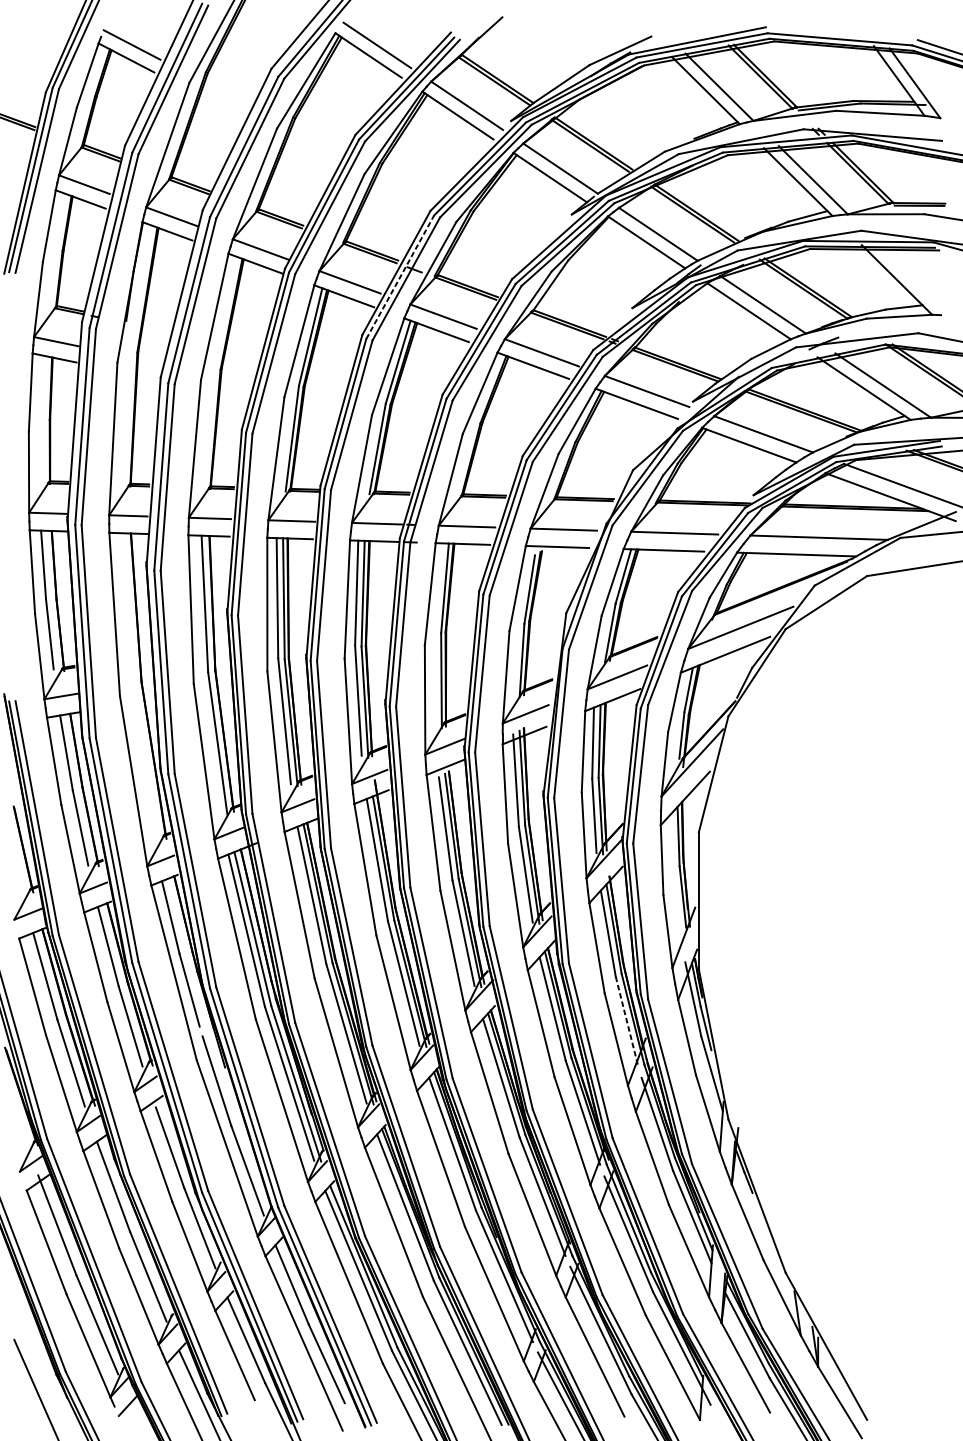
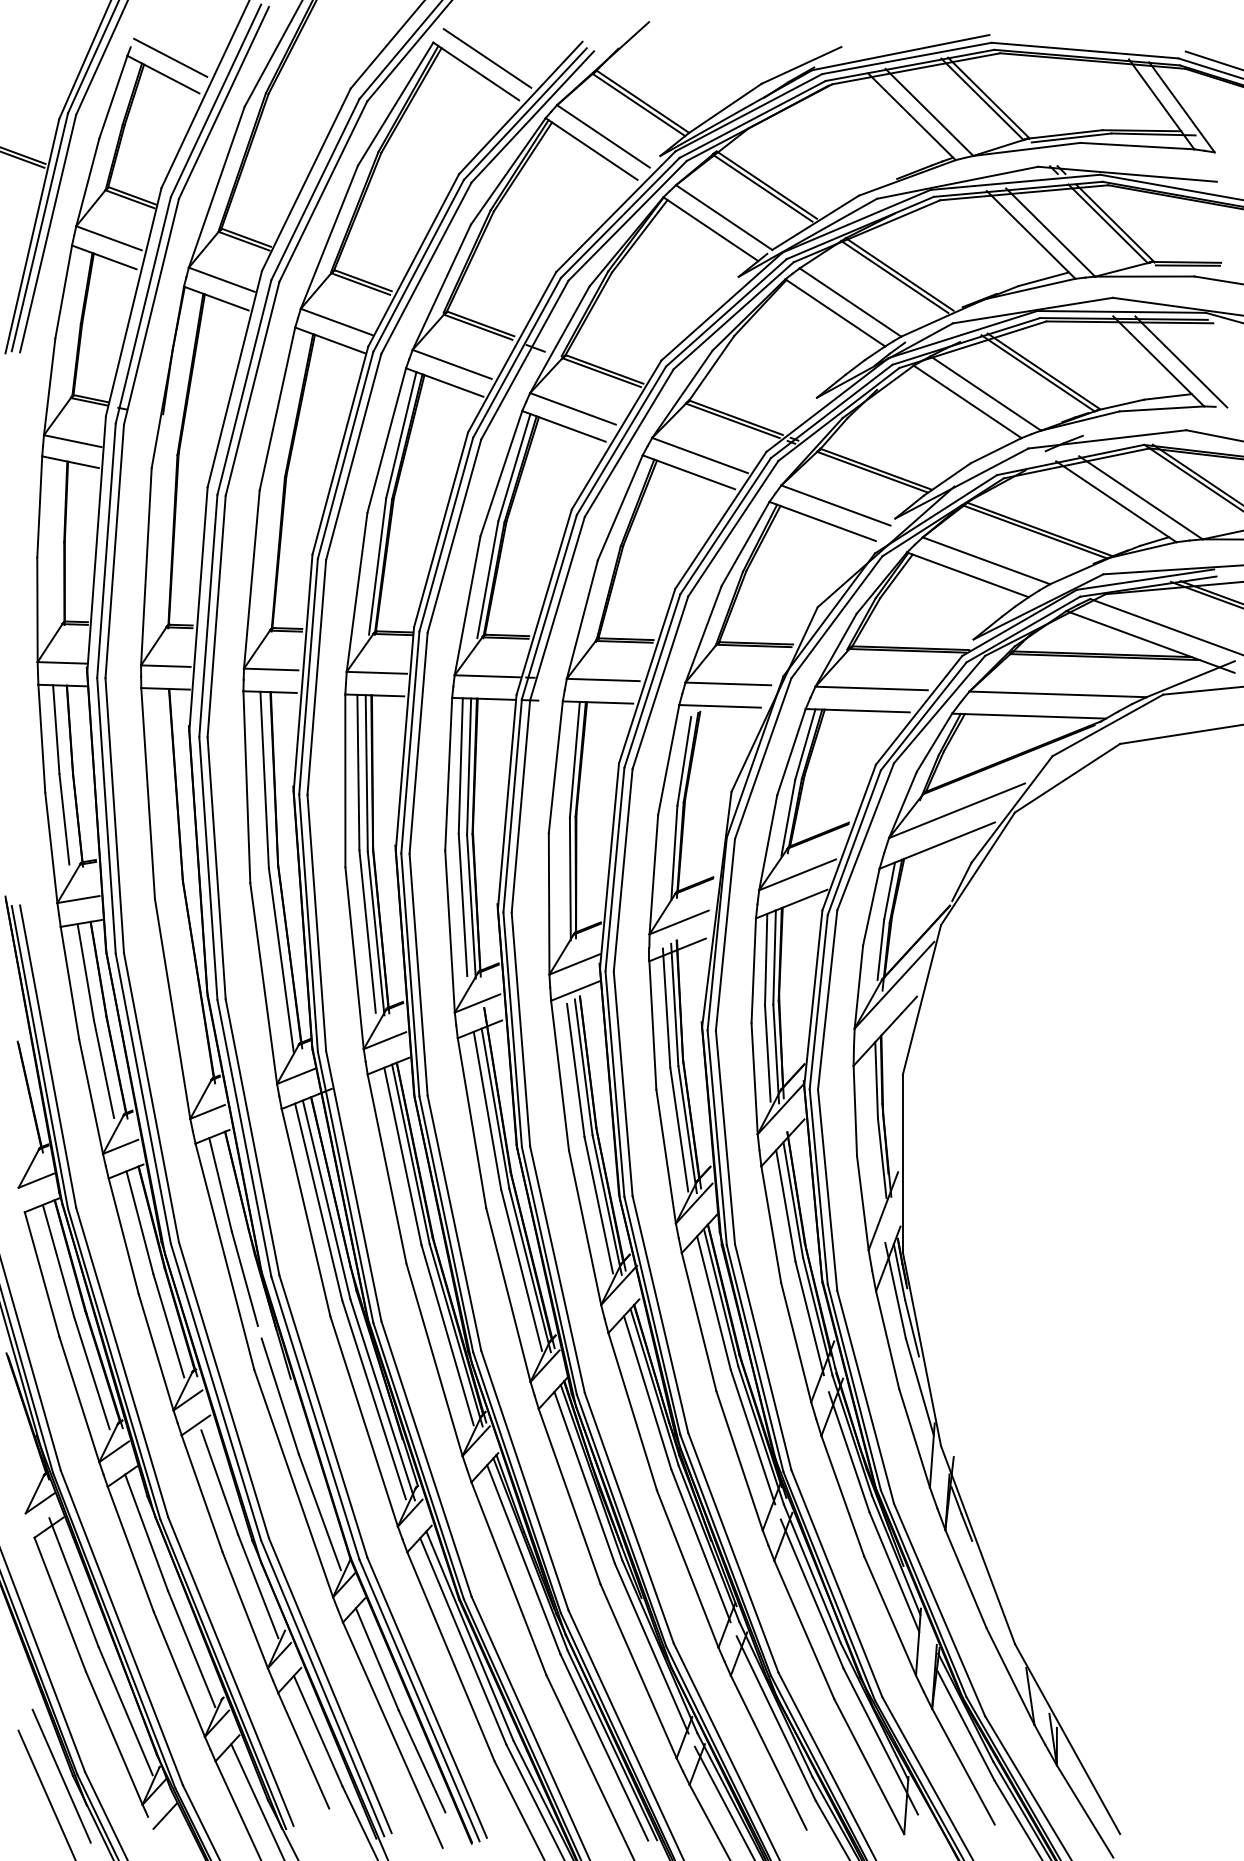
line: (400, 276) -> (517, 357), dashed -> solid
line: (914, 280) -> (1181, 361), added
line: (626, 1020) -> (809, 1318), dashed -> solid
line: (47, 1374) -> (61, 1775), added

